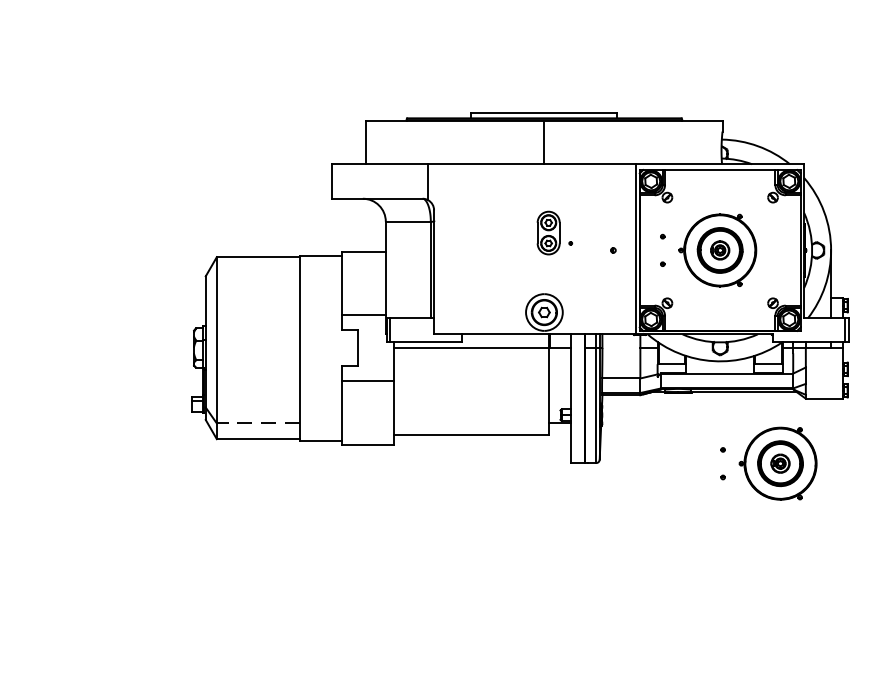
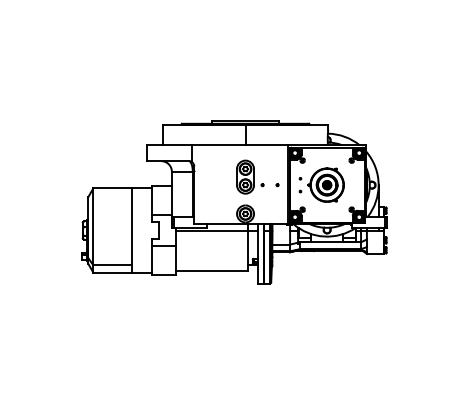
part: (555, 231) -> (250, 176), size x1.67
line: (257, 423) -> (112, 265), dashed -> solid
part: (768, 462) -> (349, 283), removed

